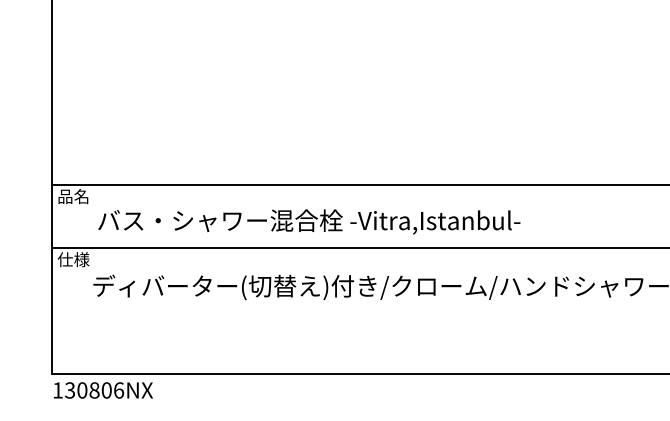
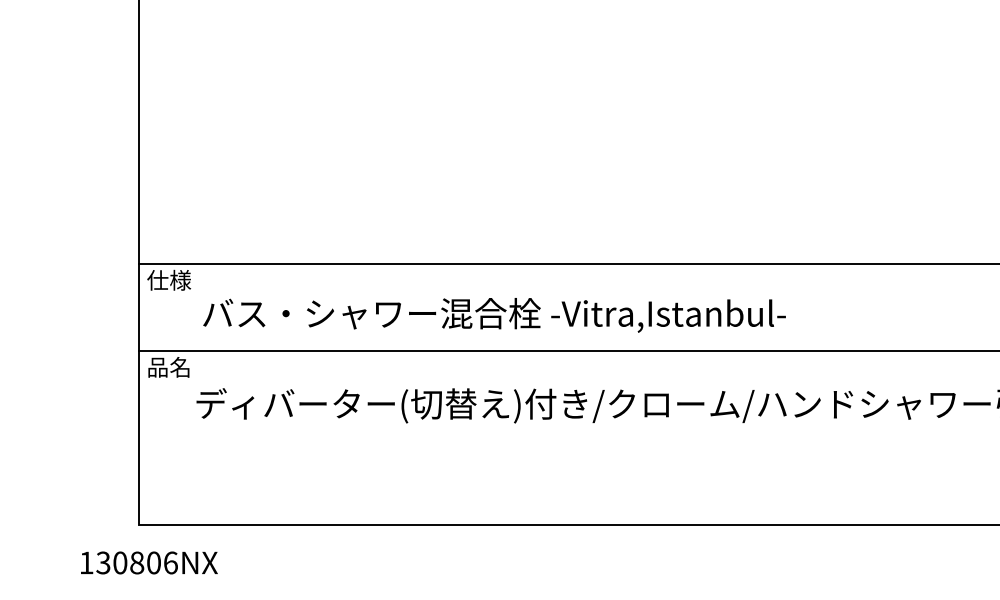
text: (73, 195) -> (169, 279), 品名 -> 仕様
text: (73, 258) -> (169, 366), 仕様 -> 品名
text: (103, 390) -> (149, 562), moved

